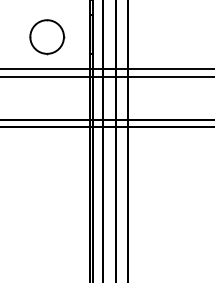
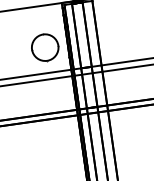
part: (47, 37) -> (45, 47), moved

